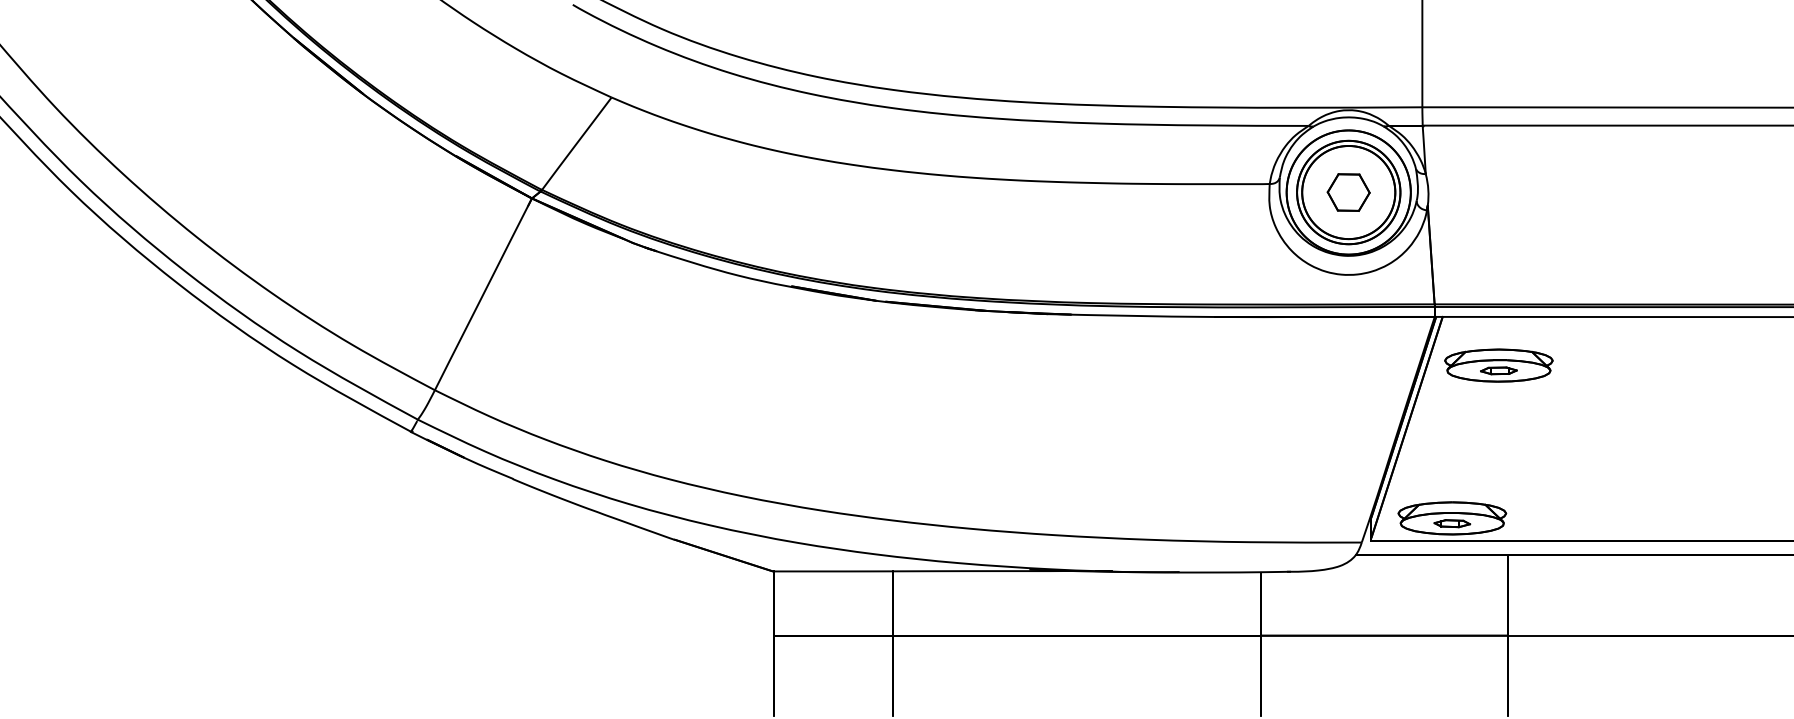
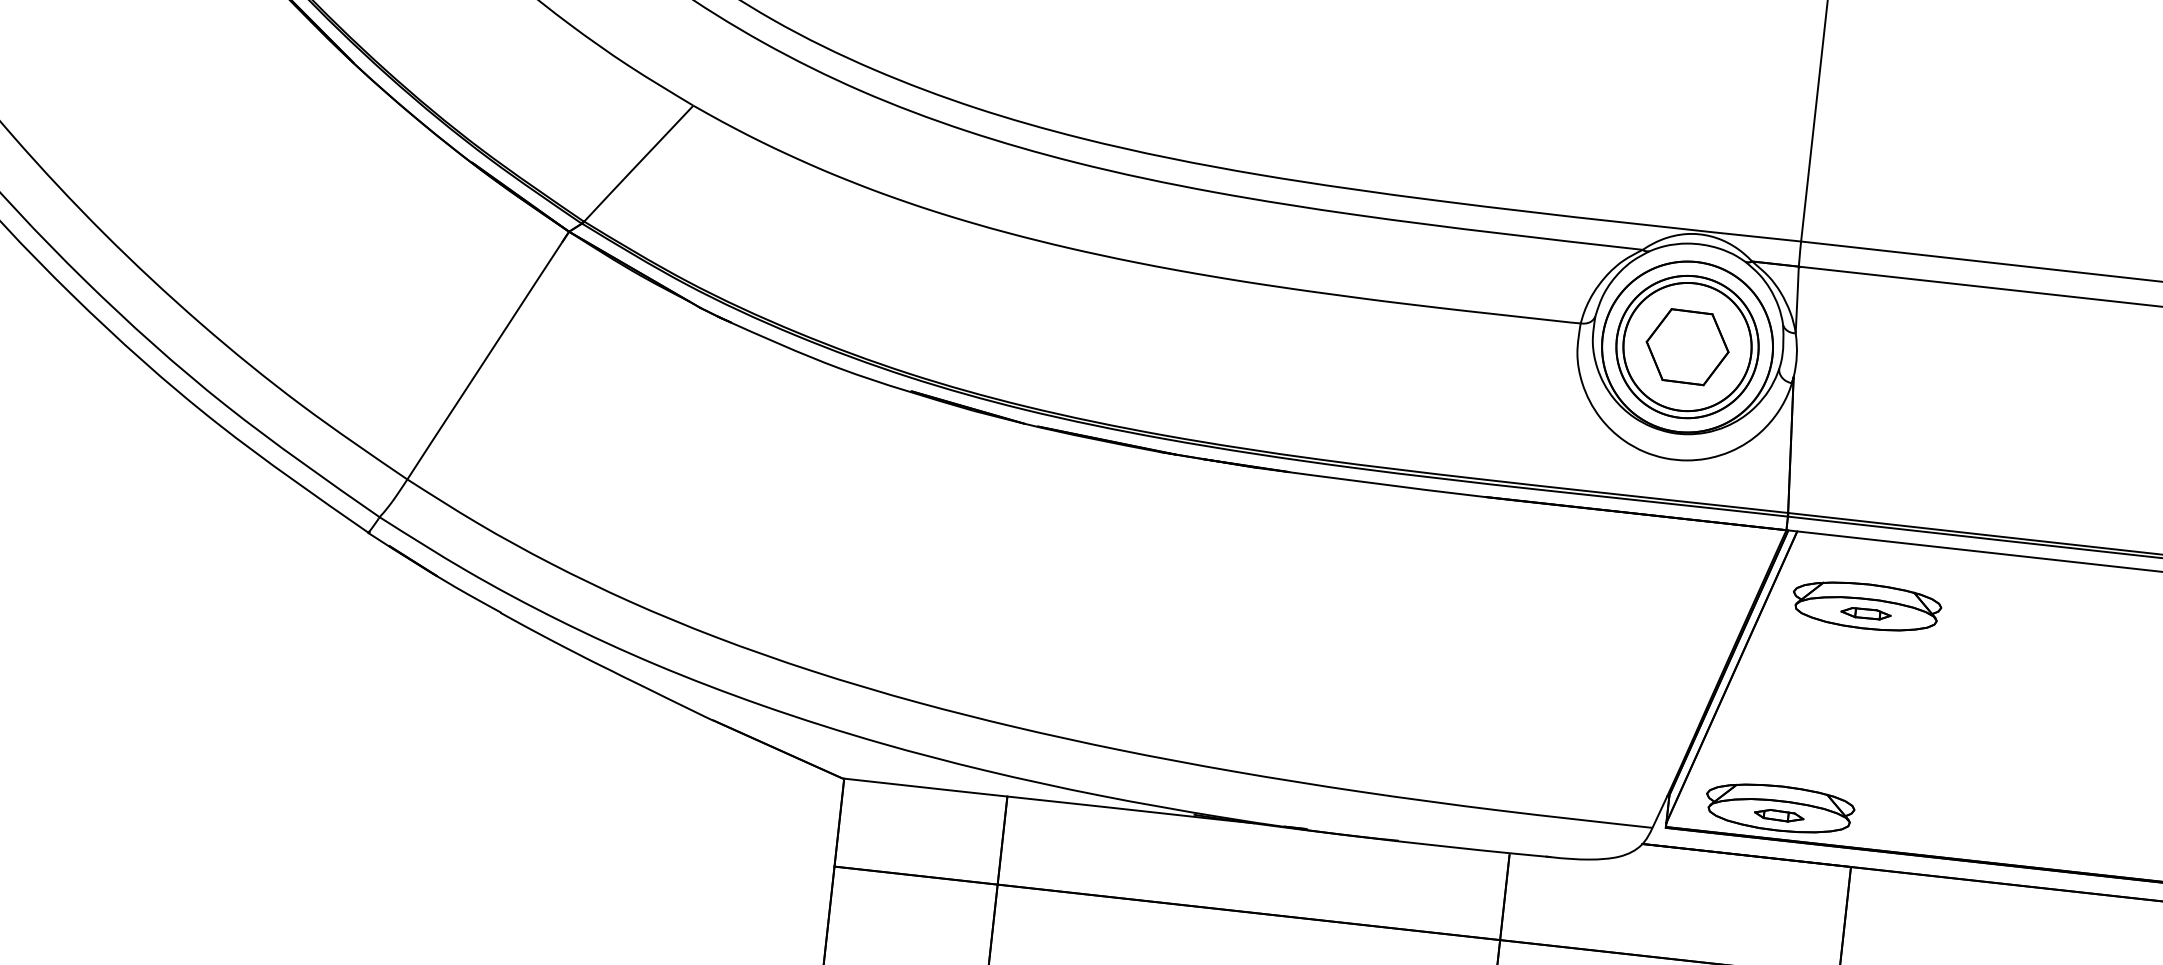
part: (1348, 192) -> (1687, 346), size x1.43

